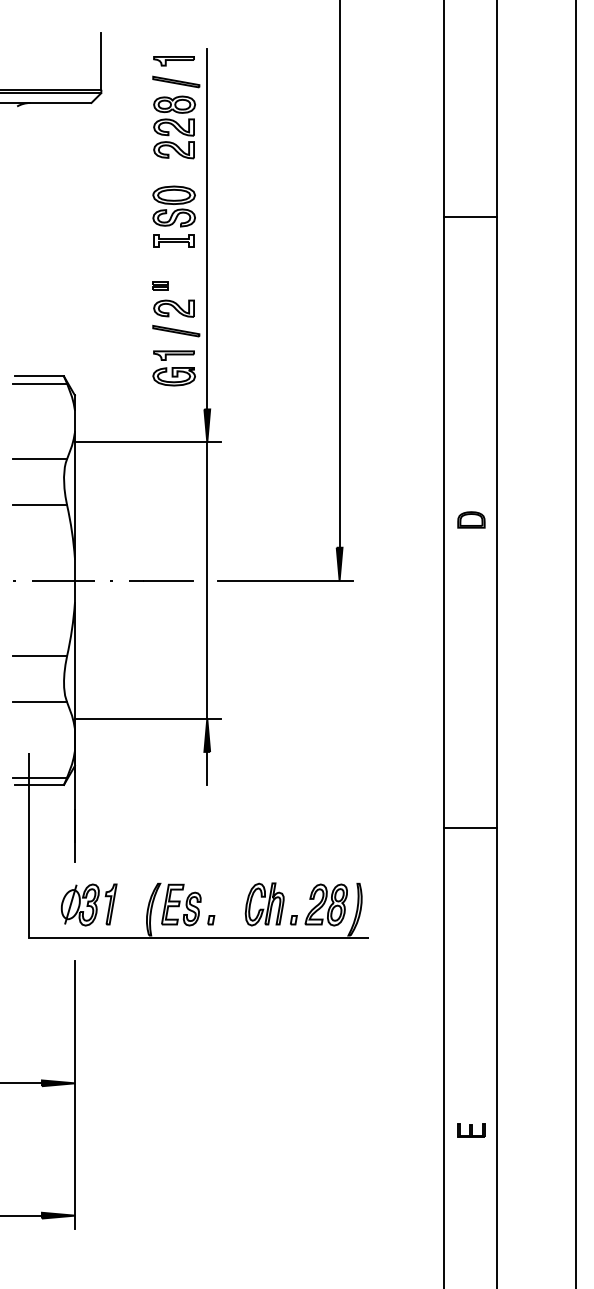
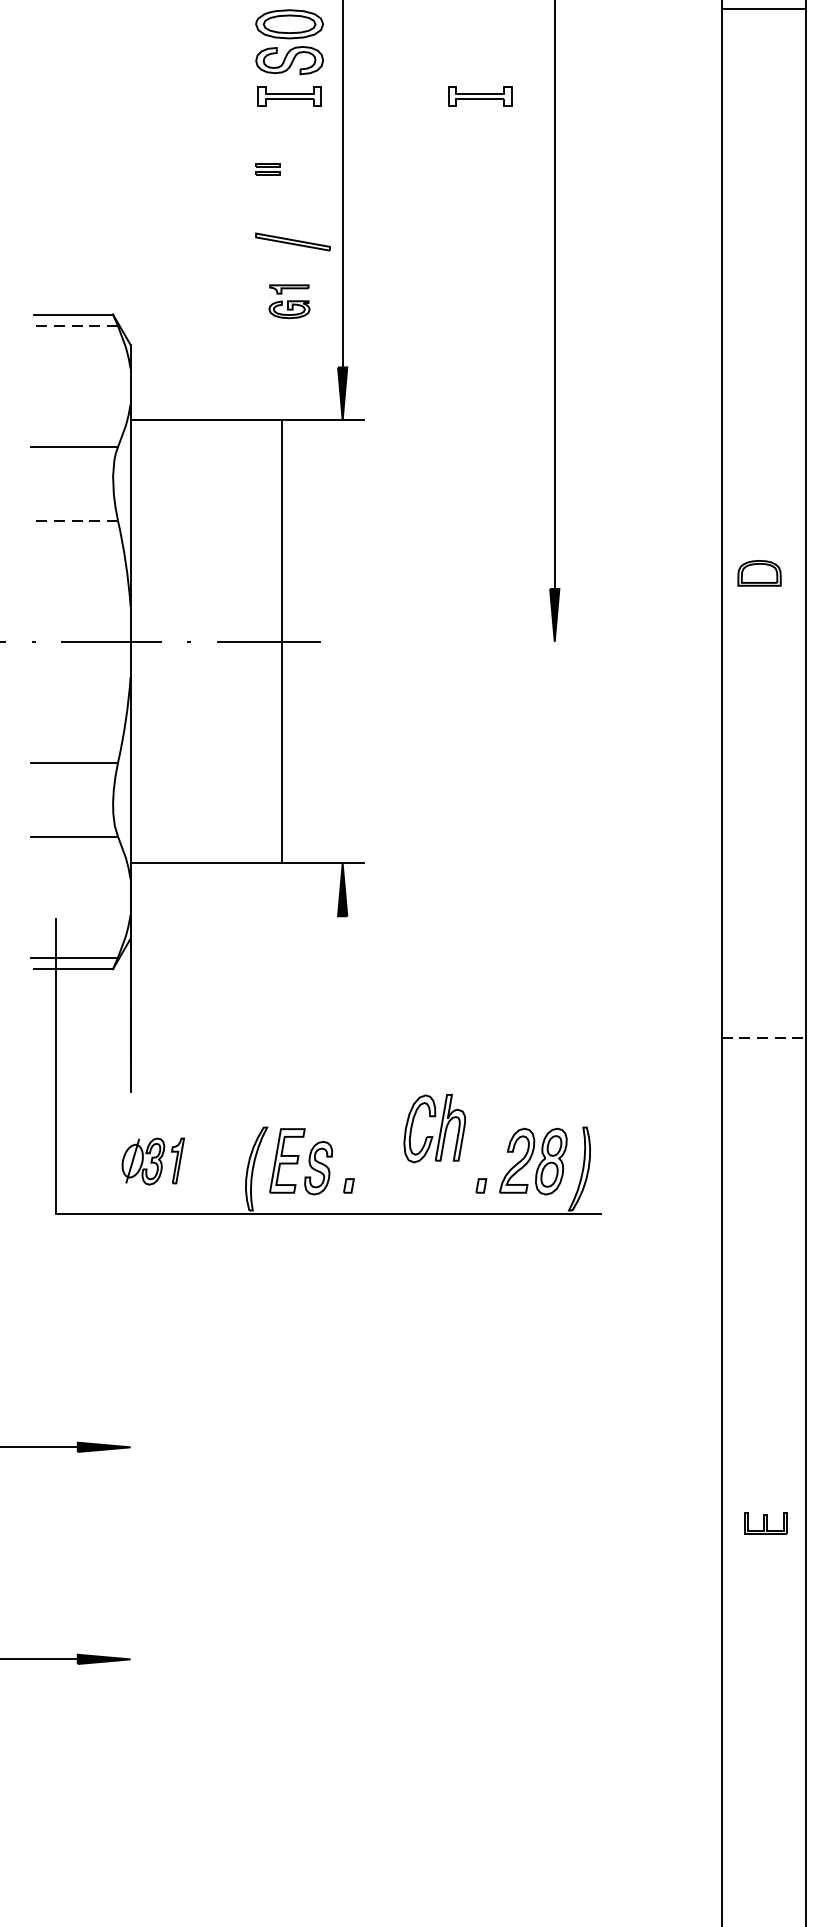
line: (469, 216) -> (762, 8), moved
part: (292, 240) -> (479, 96), added
part: (173, 308) -> (288, 205), removed
part: (173, 368) -> (288, 301), size x0.6
line: (40, 383) -> (75, 325), solid -> dashed
line: (40, 505) -> (75, 521), solid -> dashed
part: (471, 519) -> (759, 572), moved
line: (207, 580) -> (282, 641), moved
line: (285, 580) -> (468, 641), removed
line: (207, 768) -> (343, 942), removed
line: (470, 827) -> (764, 1037), solid -> dashed
part: (88, 904) -> (152, 1160), size x0.7
part: (264, 904) -> (434, 1128), moved
line: (74, 1094) -> (129, 1465), removed

